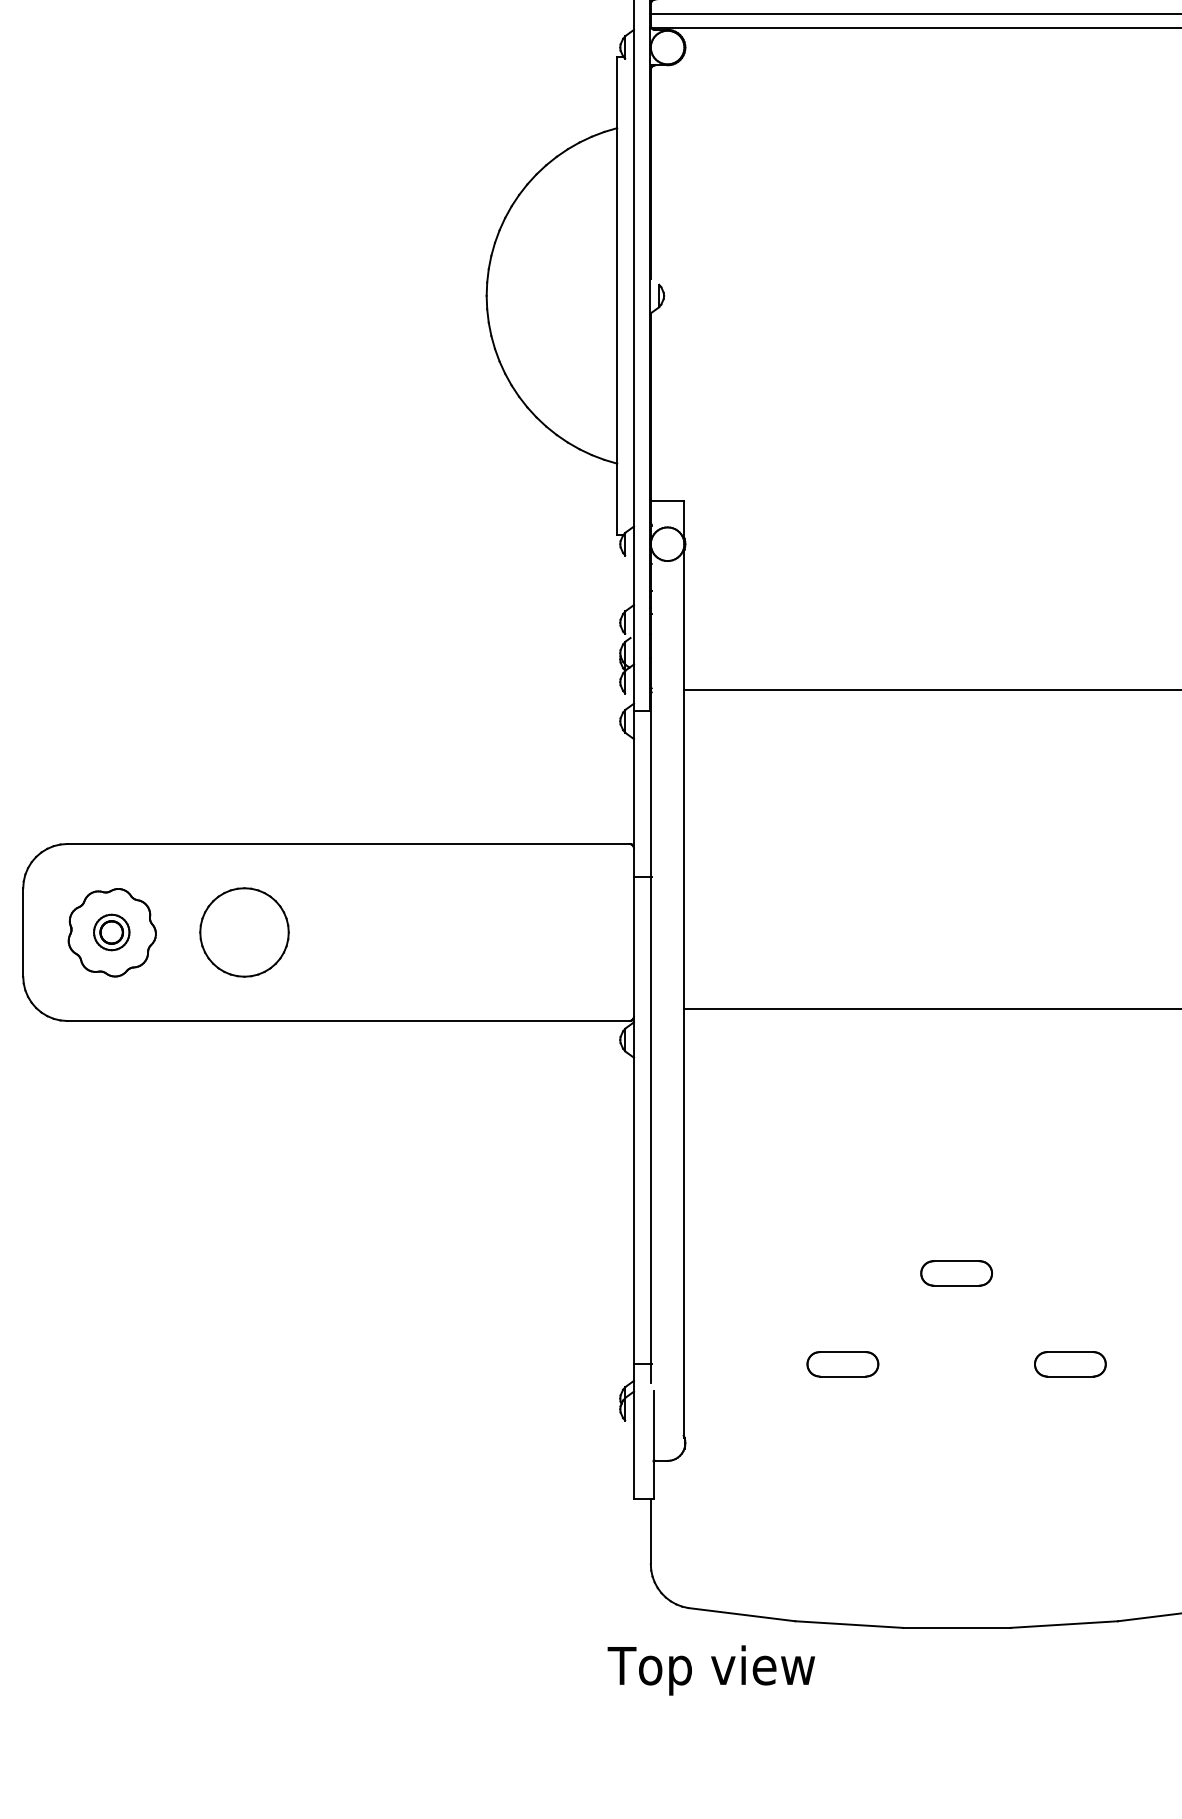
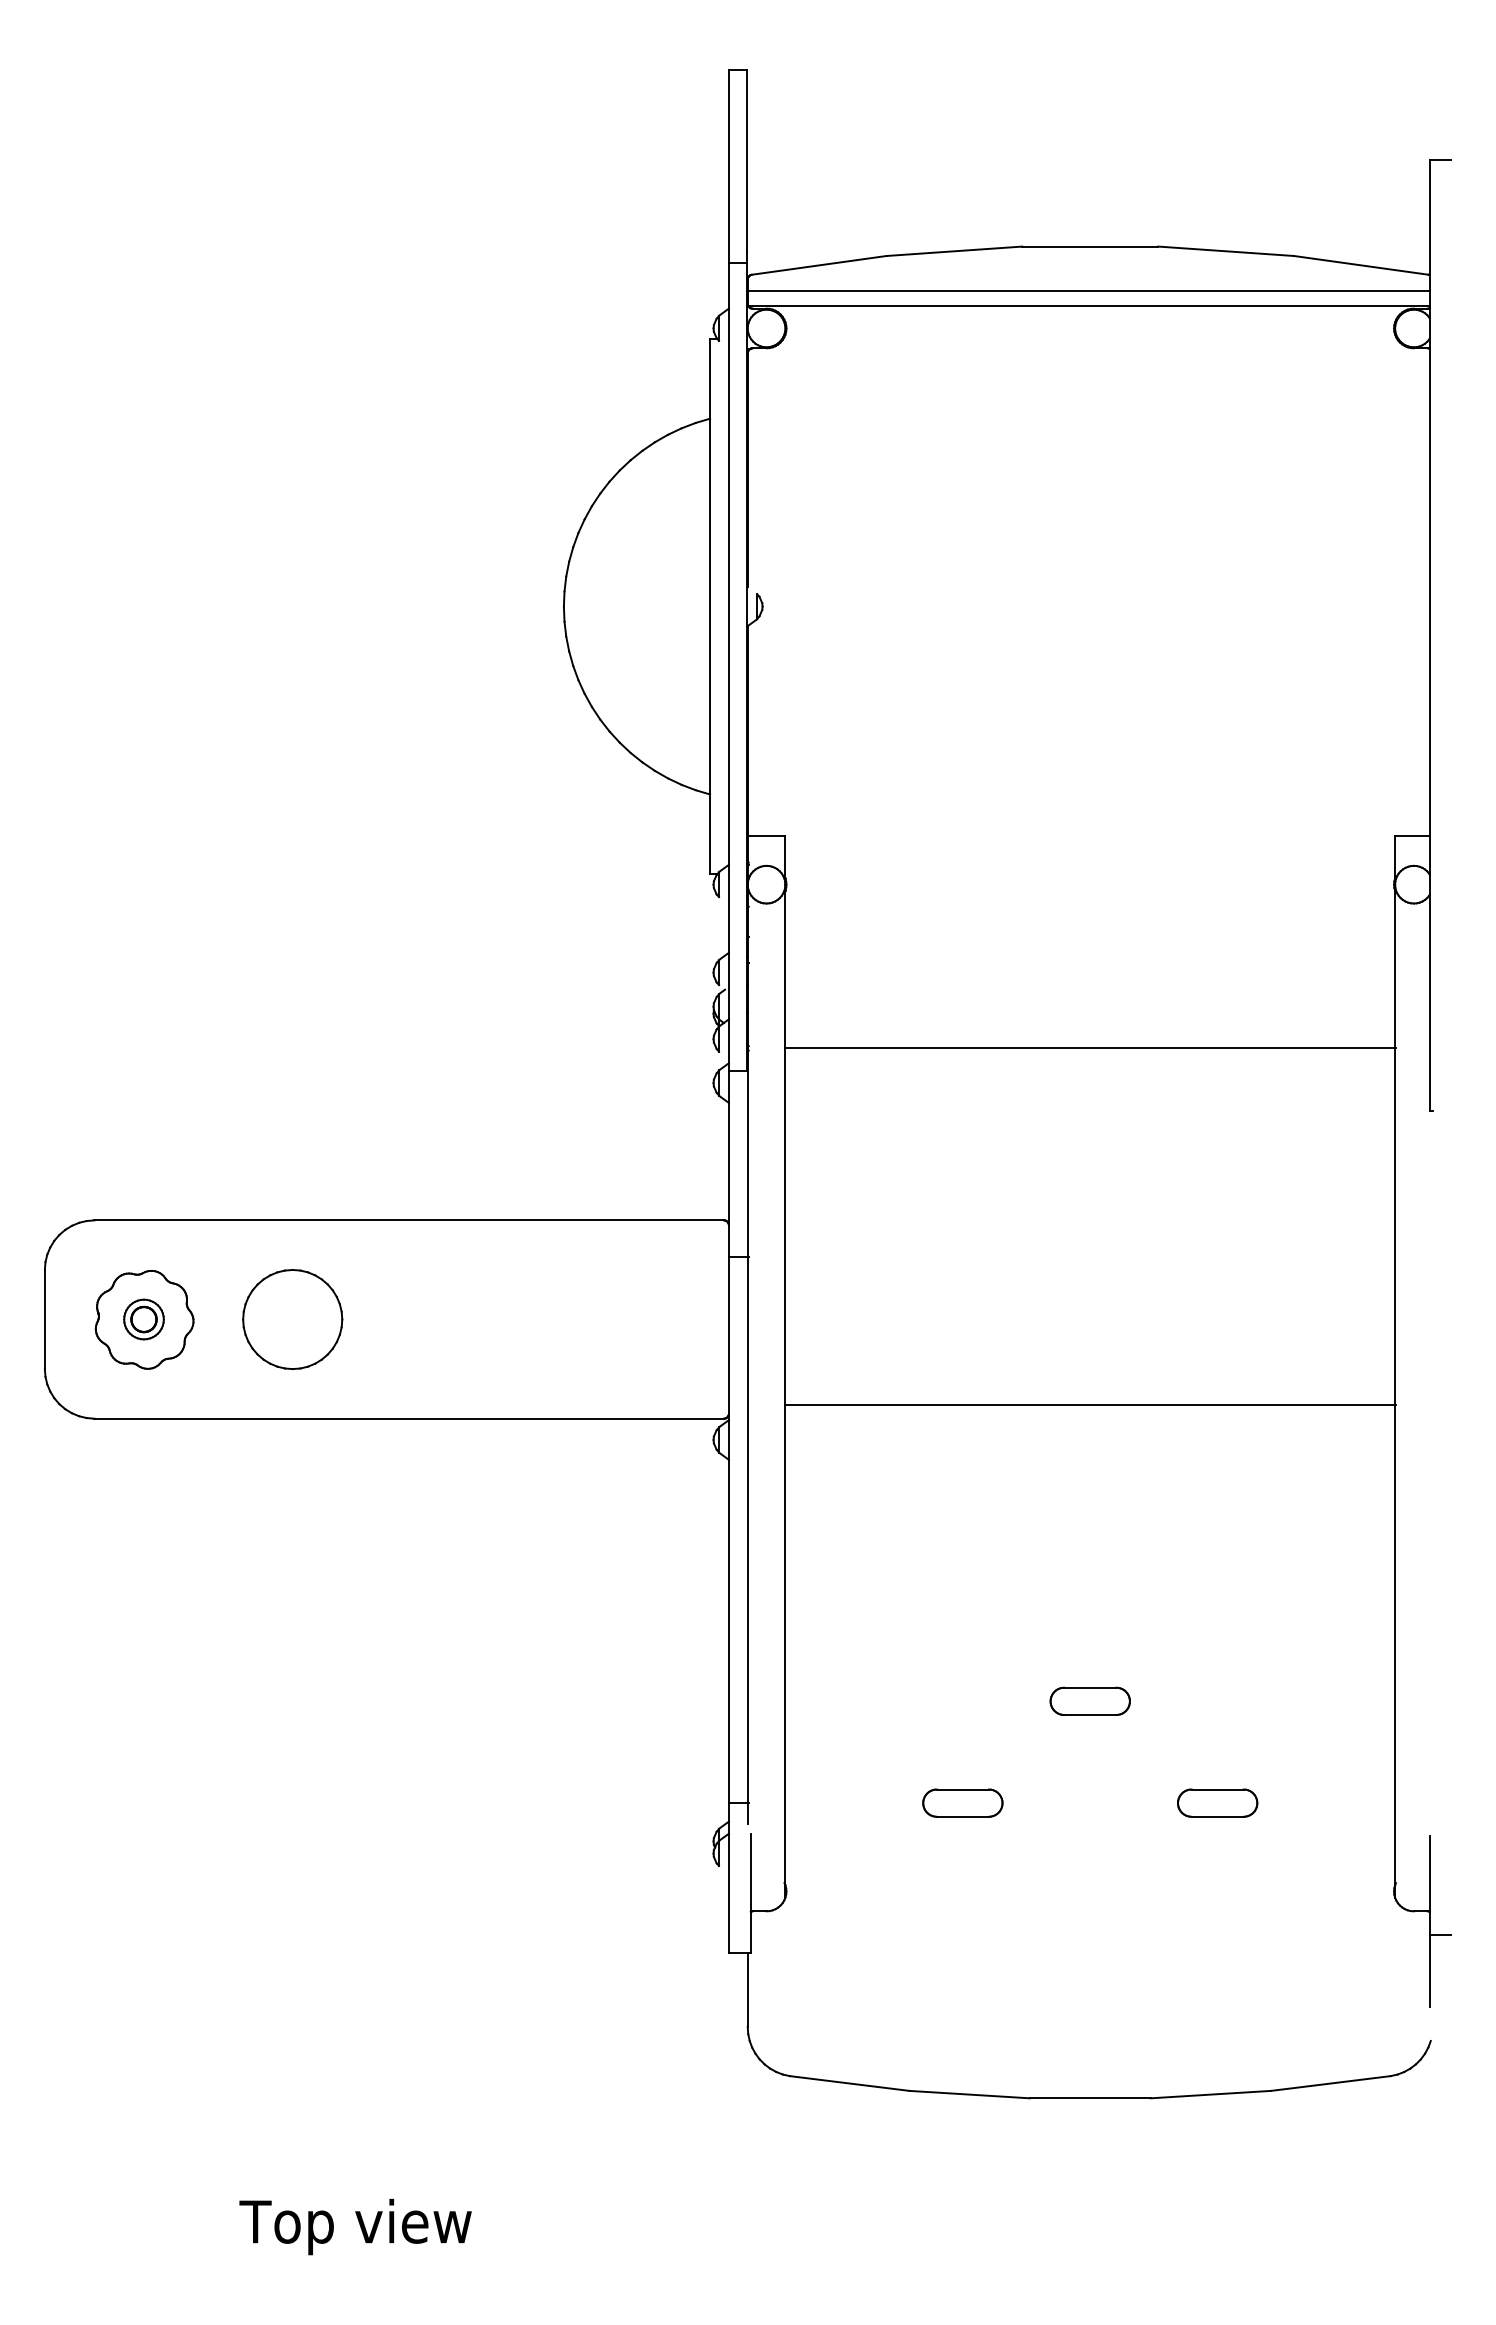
text: (711, 1670) -> (355, 2227), moved

